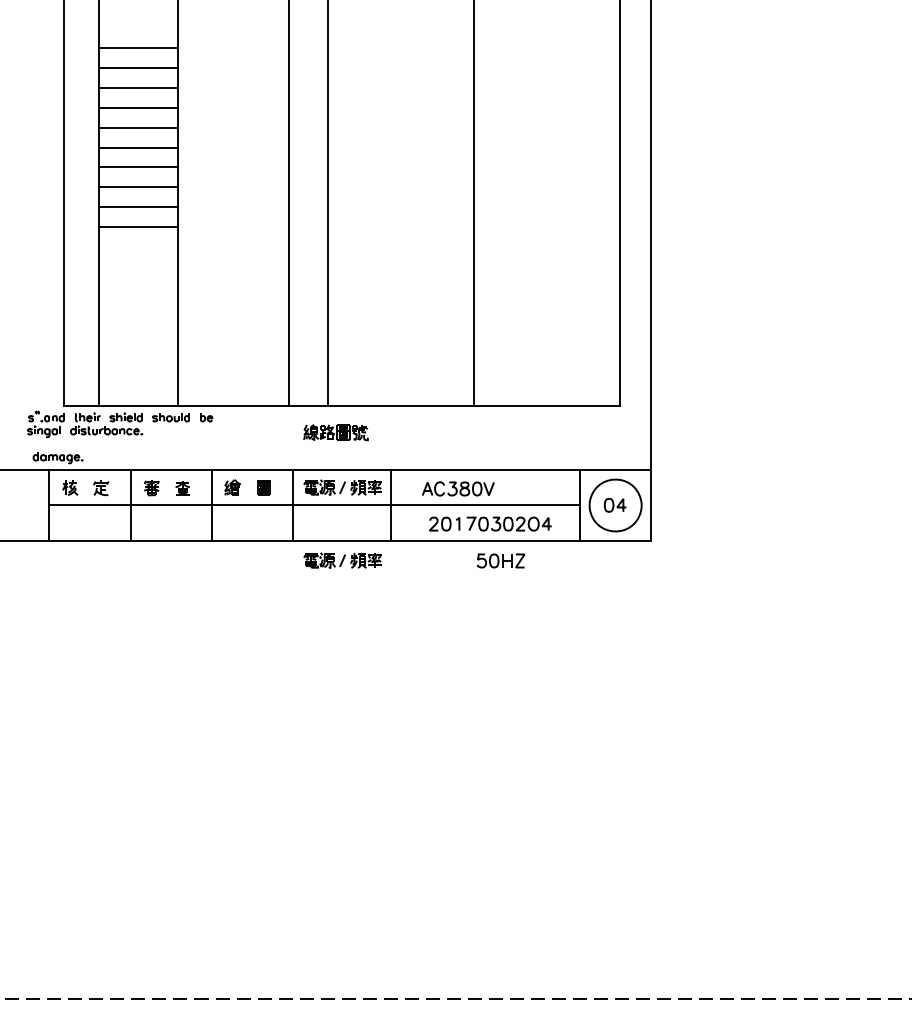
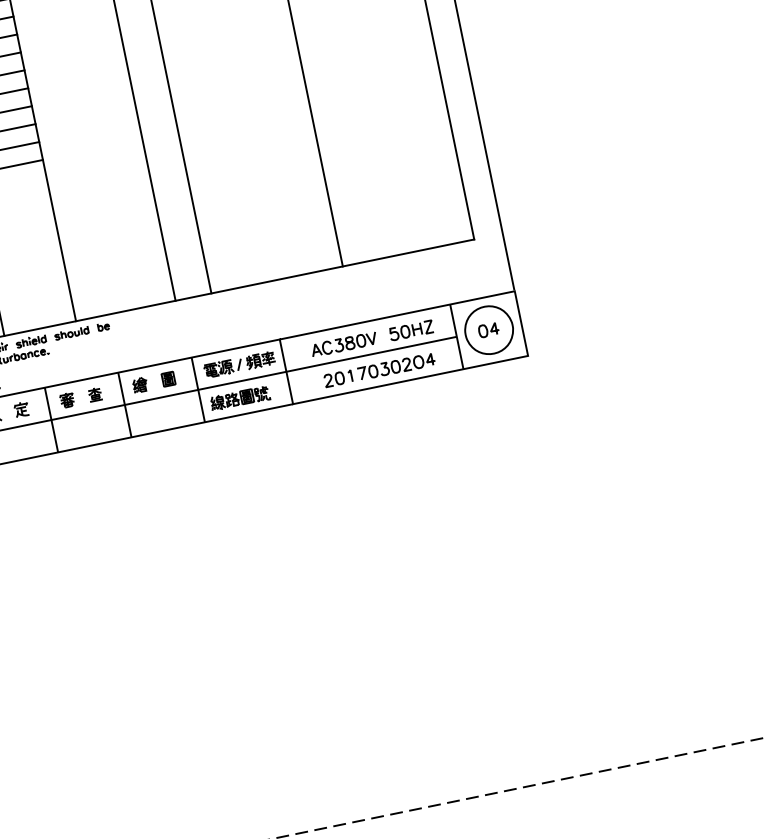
part: (335, 432) -> (239, 398), moved
part: (342, 560) -> (252, 430), removed
part: (500, 560) -> (410, 330), moved

